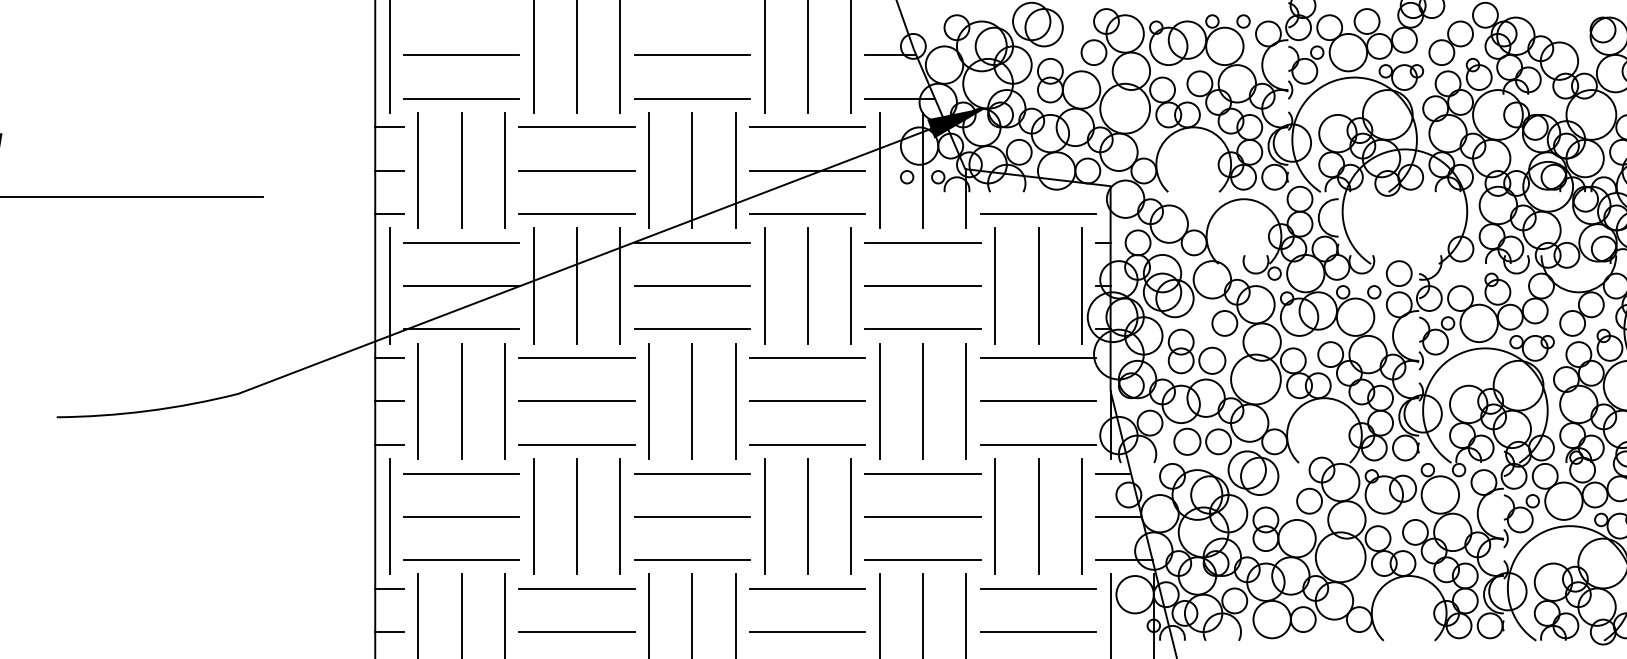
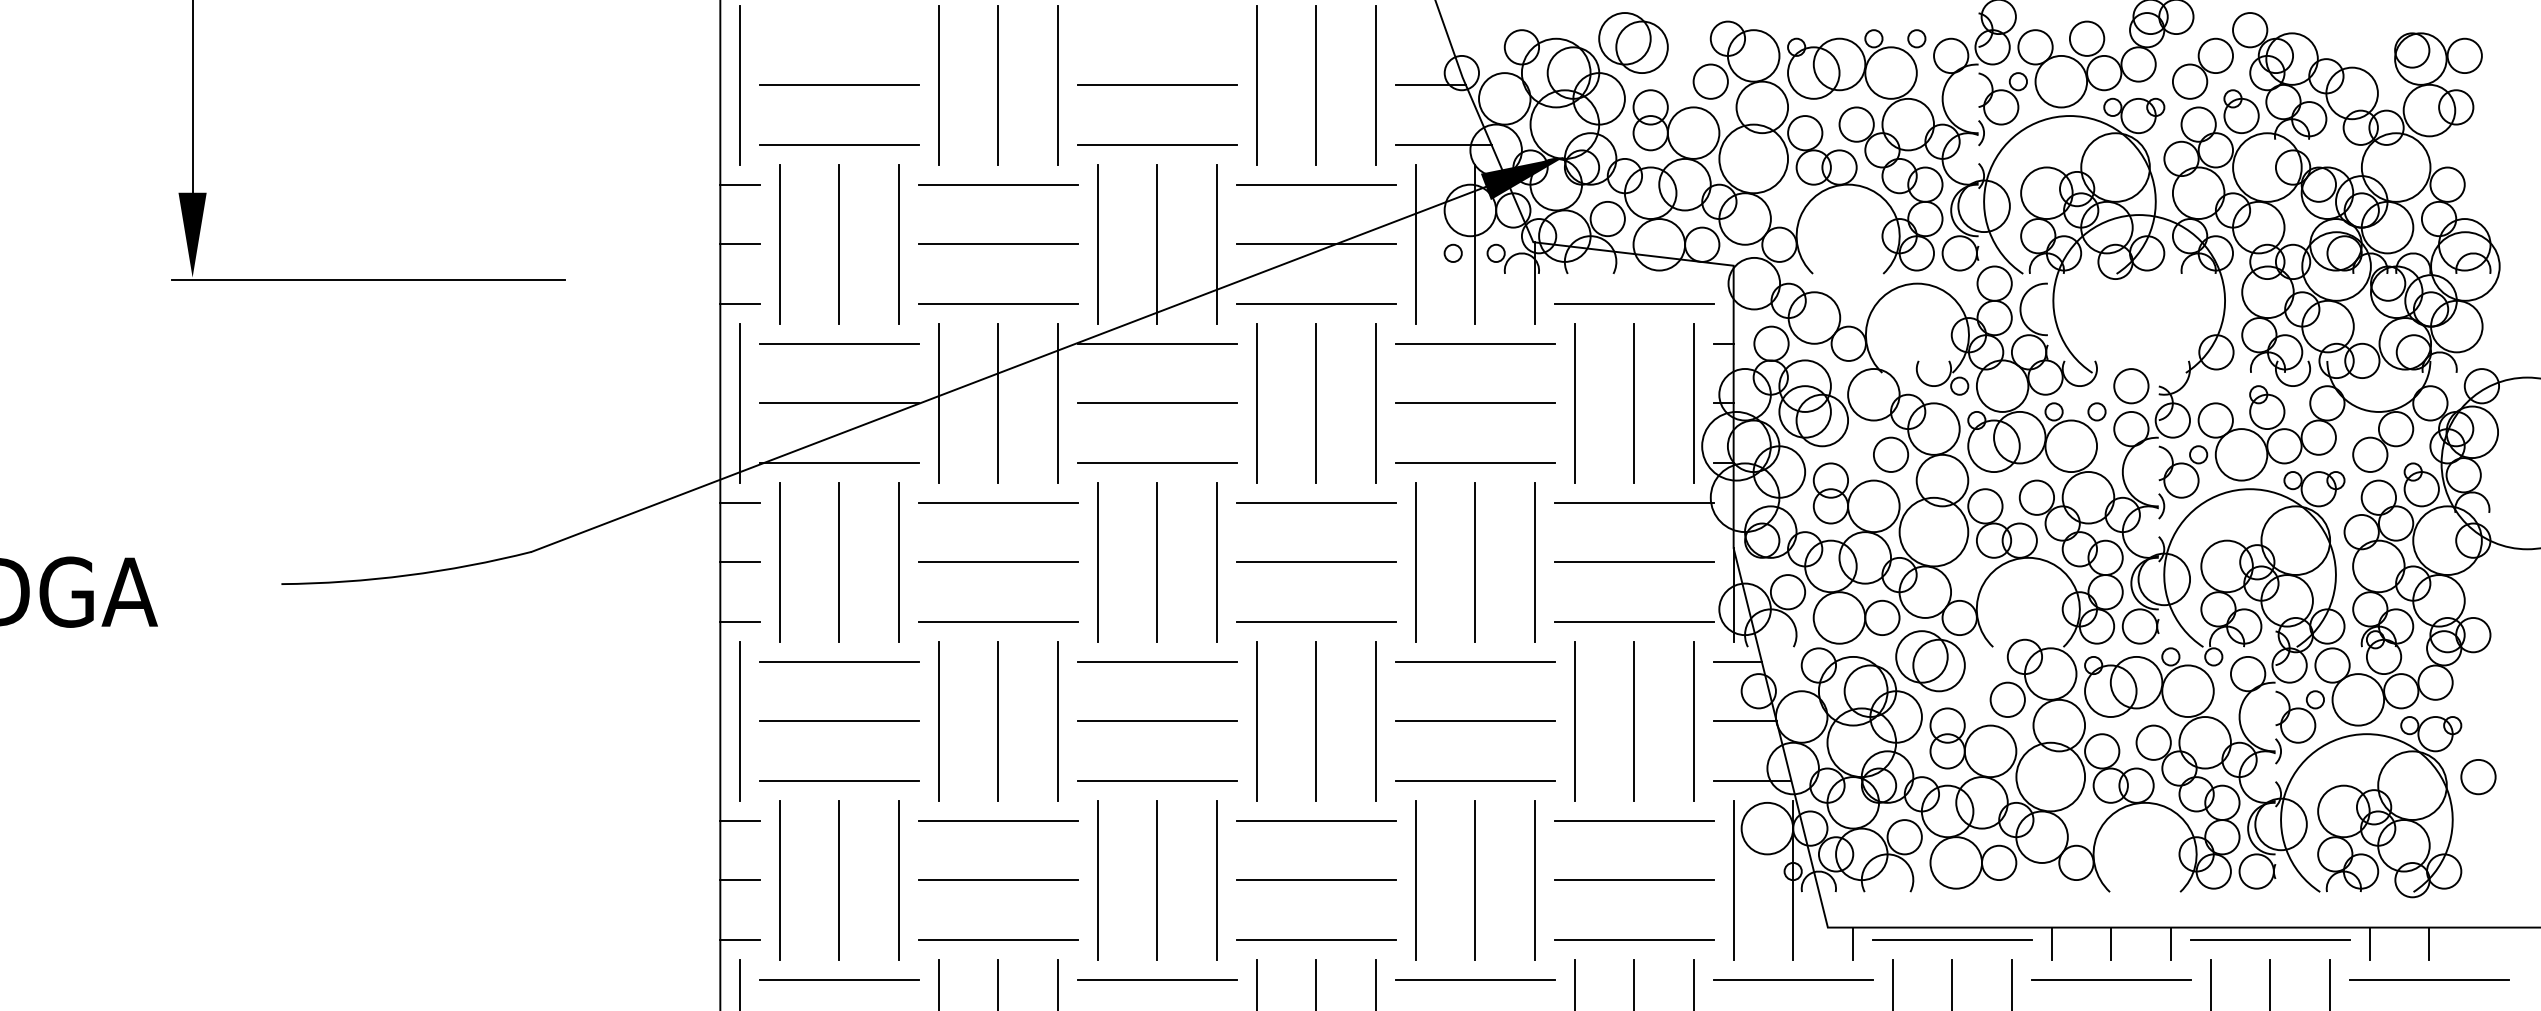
circle: (1212, 360) -> (1873, 506), size x1.43
circle: (1187, 441) -> (1839, 617), size x1.43
circle: (1402, 488) -> (2136, 682), size x1.43

